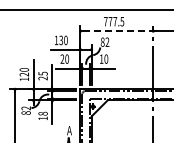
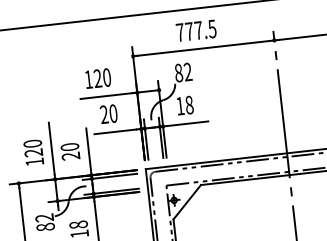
line: (117, 31) -> (205, 49), dashed -> solid
text: (61, 41) -> (98, 80), 130 -> 120
text: (106, 59) -> (189, 105), 10 -> 18
text: (42, 73) -> (68, 146), 25 -> 20

